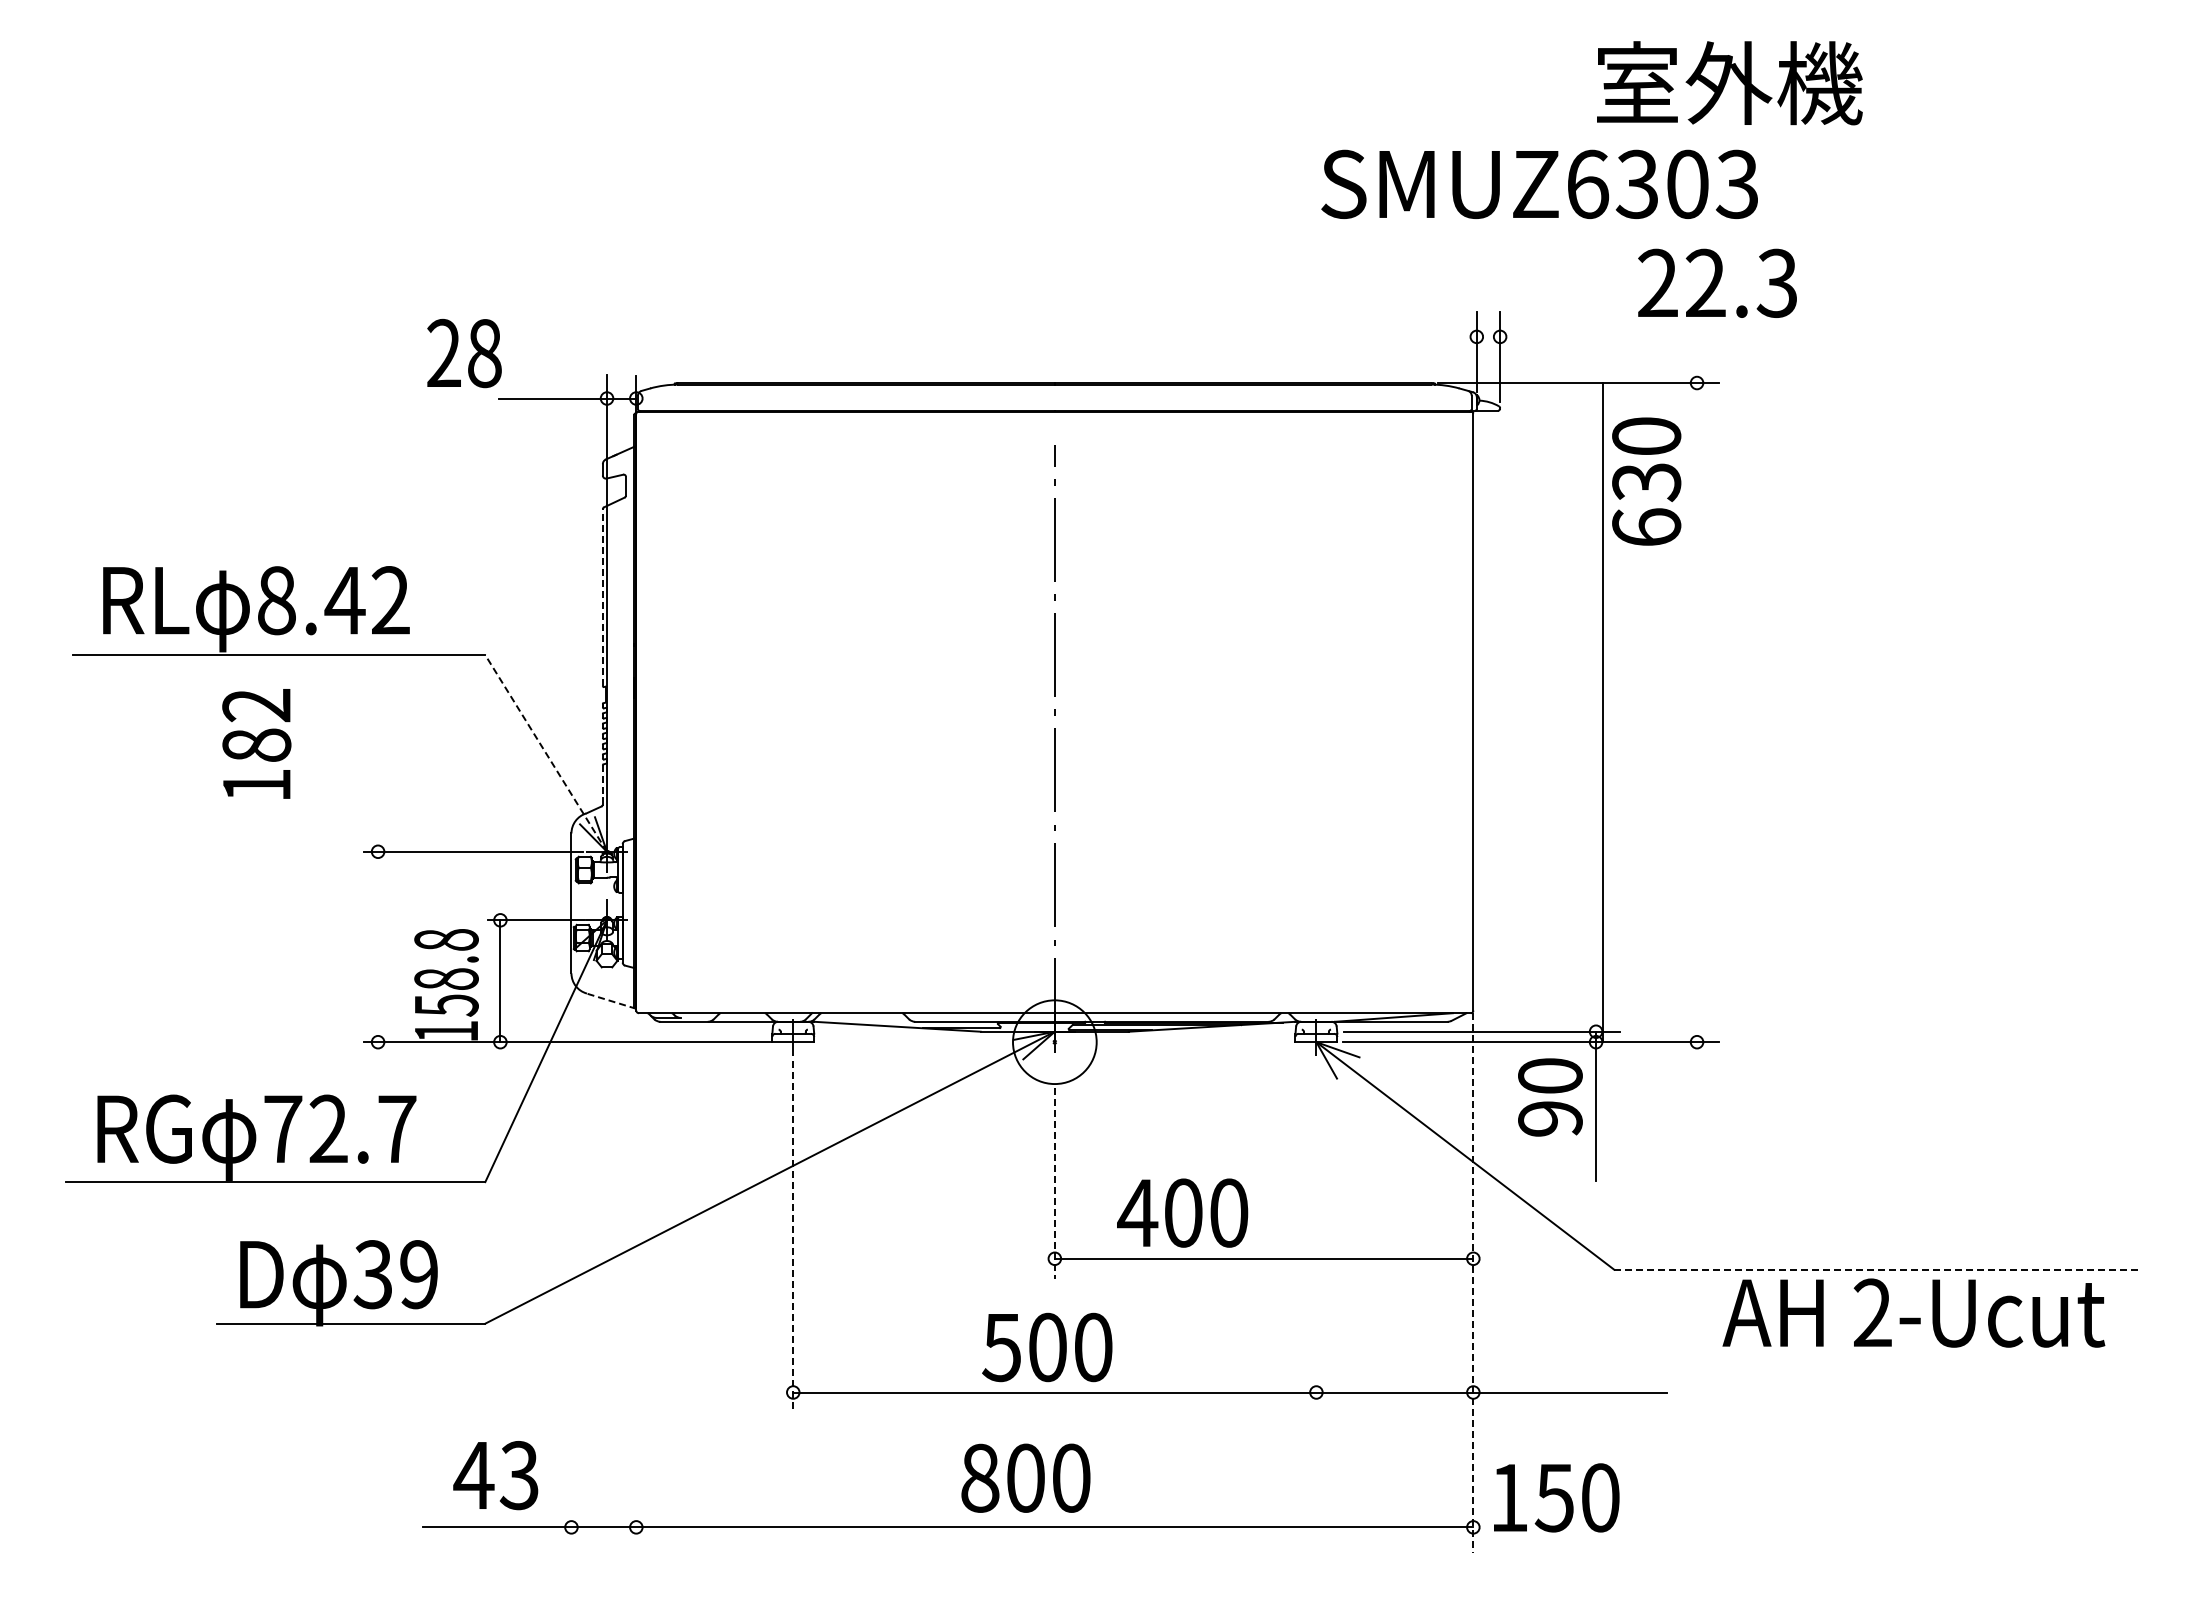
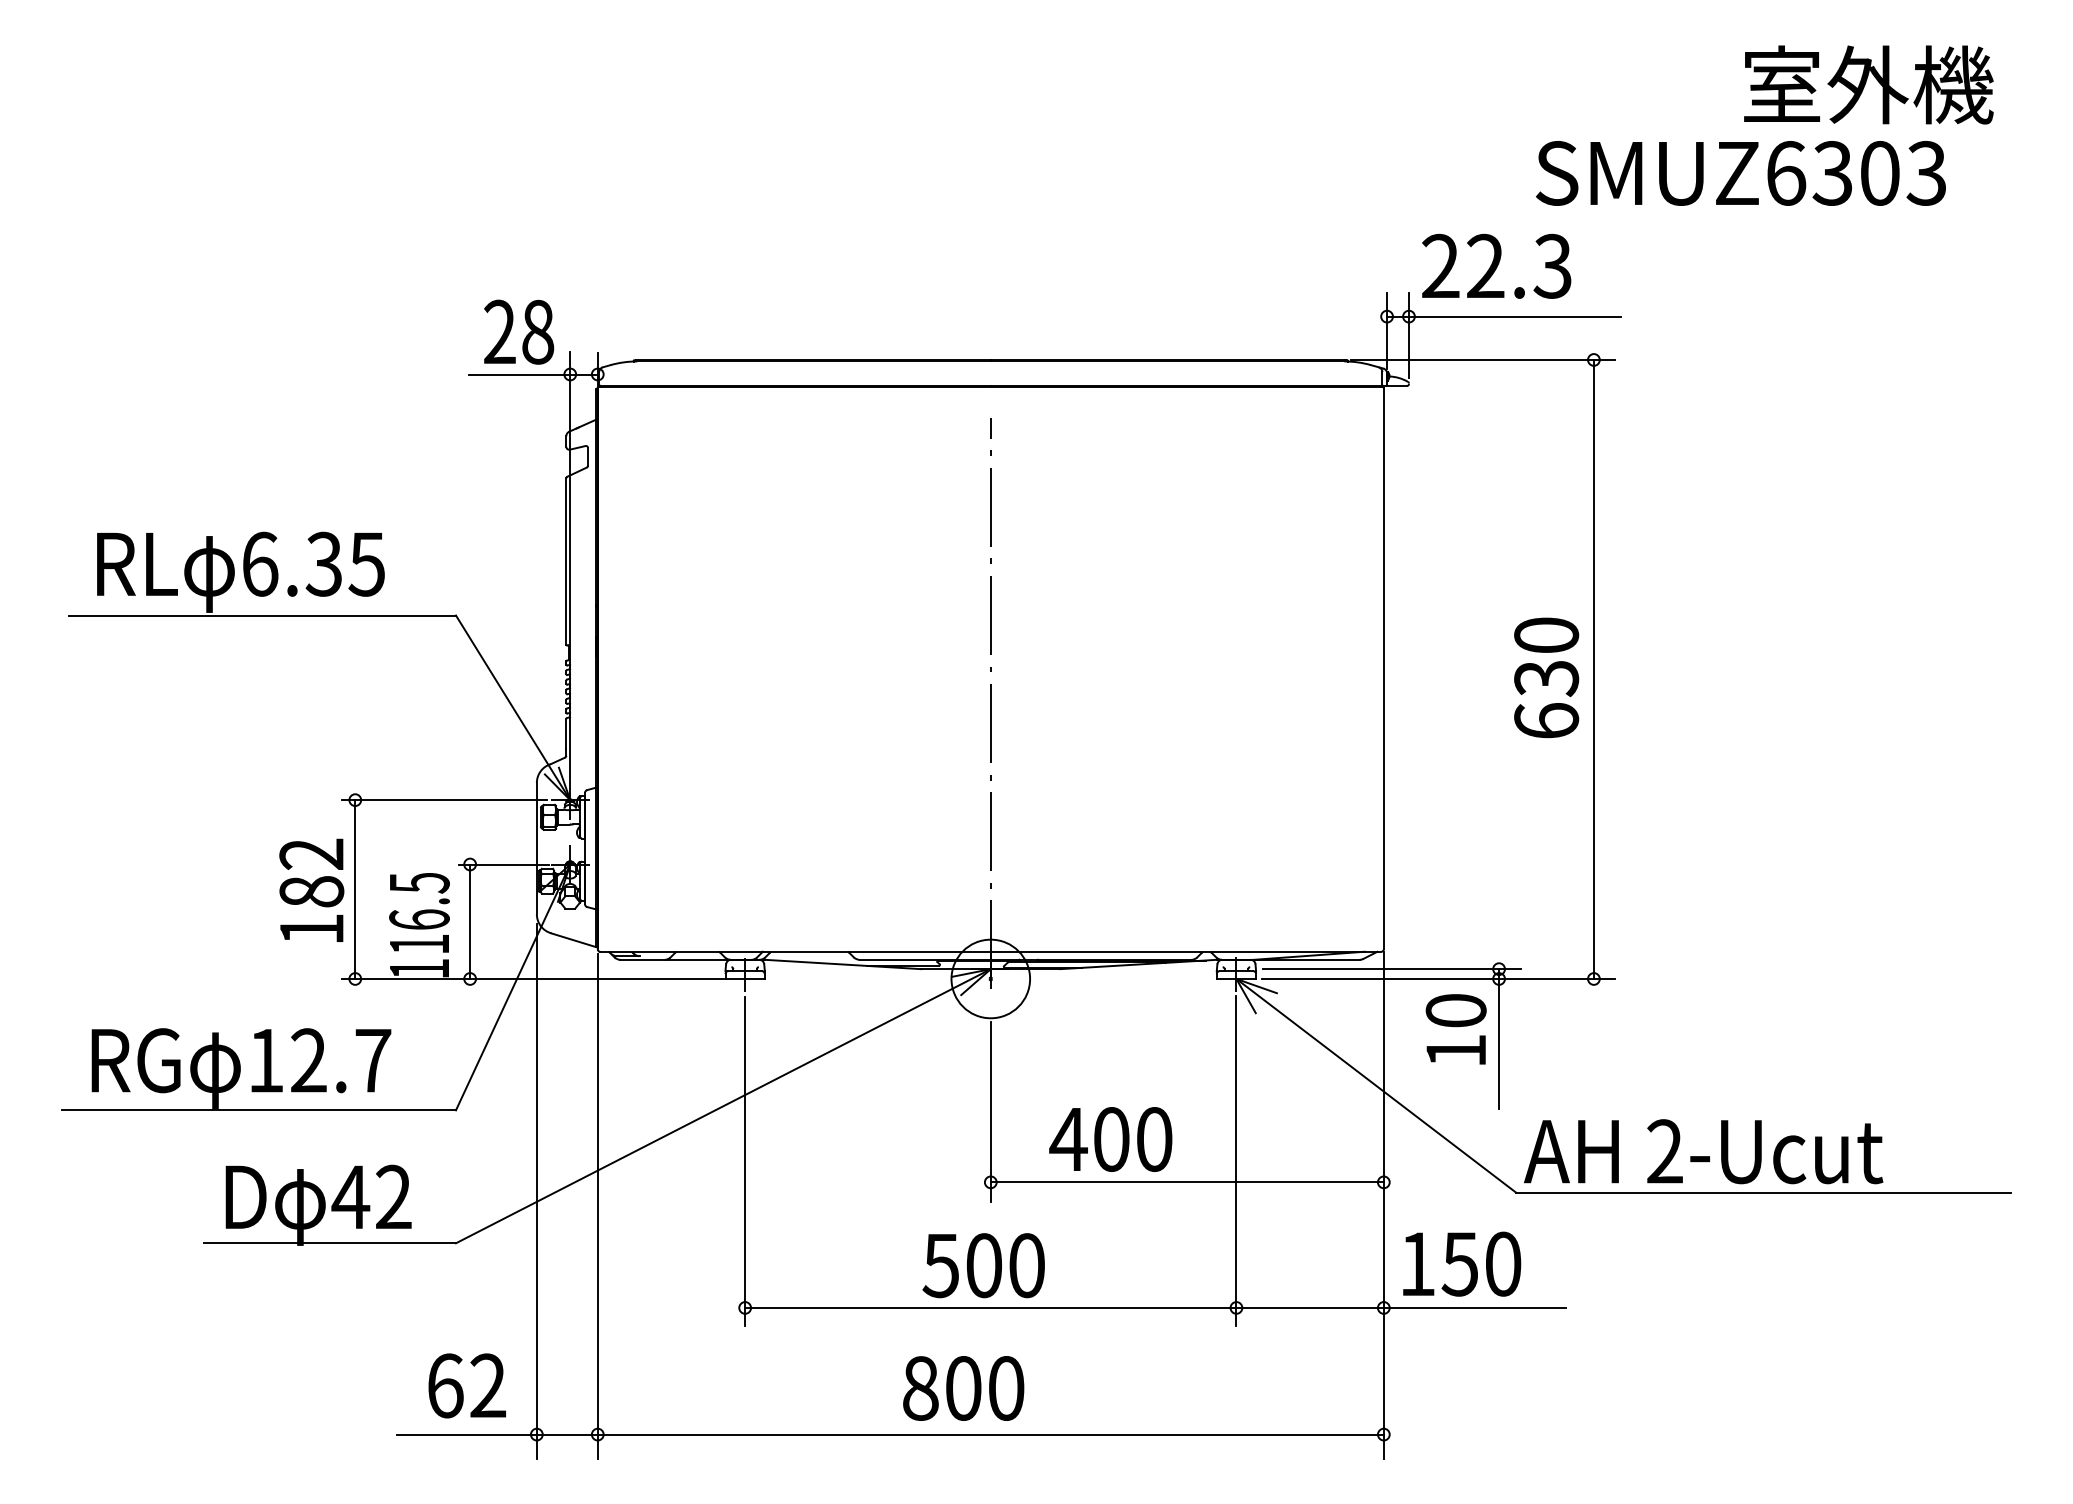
text: (1729, 83) -> (1868, 85), moved
text: (1539, 183) -> (1740, 172), moved
text: (1717, 282) -> (1496, 265), moved
line: (1601, 336) -> (1504, 316), added
text: (464, 353) -> (519, 332), moved
text: (1646, 481) -> (1546, 677), moved
line: (602, 597) -> (566, 561), dashed -> solid
text: (333, 600) -> (313, 564), 8.42 -> 6.35
line: (1603, 712) -> (1594, 669), moved
text: (256, 743) -> (311, 890), moved
line: (546, 753) -> (513, 707), dashed -> solid
line: (602, 782) -> (566, 735), dashed -> solid
line: (378, 946) -> (355, 889), added
text: (446, 972) -> (419, 913), 158.8 -> 116.5
line: (611, 1001) -> (574, 940), dashed -> solid
text: (1550, 1118) -> (1456, 1050), 90 -> 10
text: (283, 1128) -> (266, 1060), 72.7 -> 12.7
line: (1054, 1183) -> (990, 1111), dashed -> solid
line: (1316, 1235) -> (1236, 1160), added
line: (793, 1237) -> (745, 1162), dashed -> solid
line: (571, 1267) -> (536, 1190), added
line: (1878, 1269) -> (1764, 1192), dashed -> solid
text: (395, 1274) -> (371, 1197), 39 -> 42
line: (636, 1283) -> (597, 1205), added
line: (1473, 1283) -> (1383, 1205), dashed -> solid
text: (1913, 1312) -> (1703, 1151), moved
text: (495, 1475) -> (465, 1385), 43 -> 62
text: (1556, 1497) -> (1461, 1263), moved

